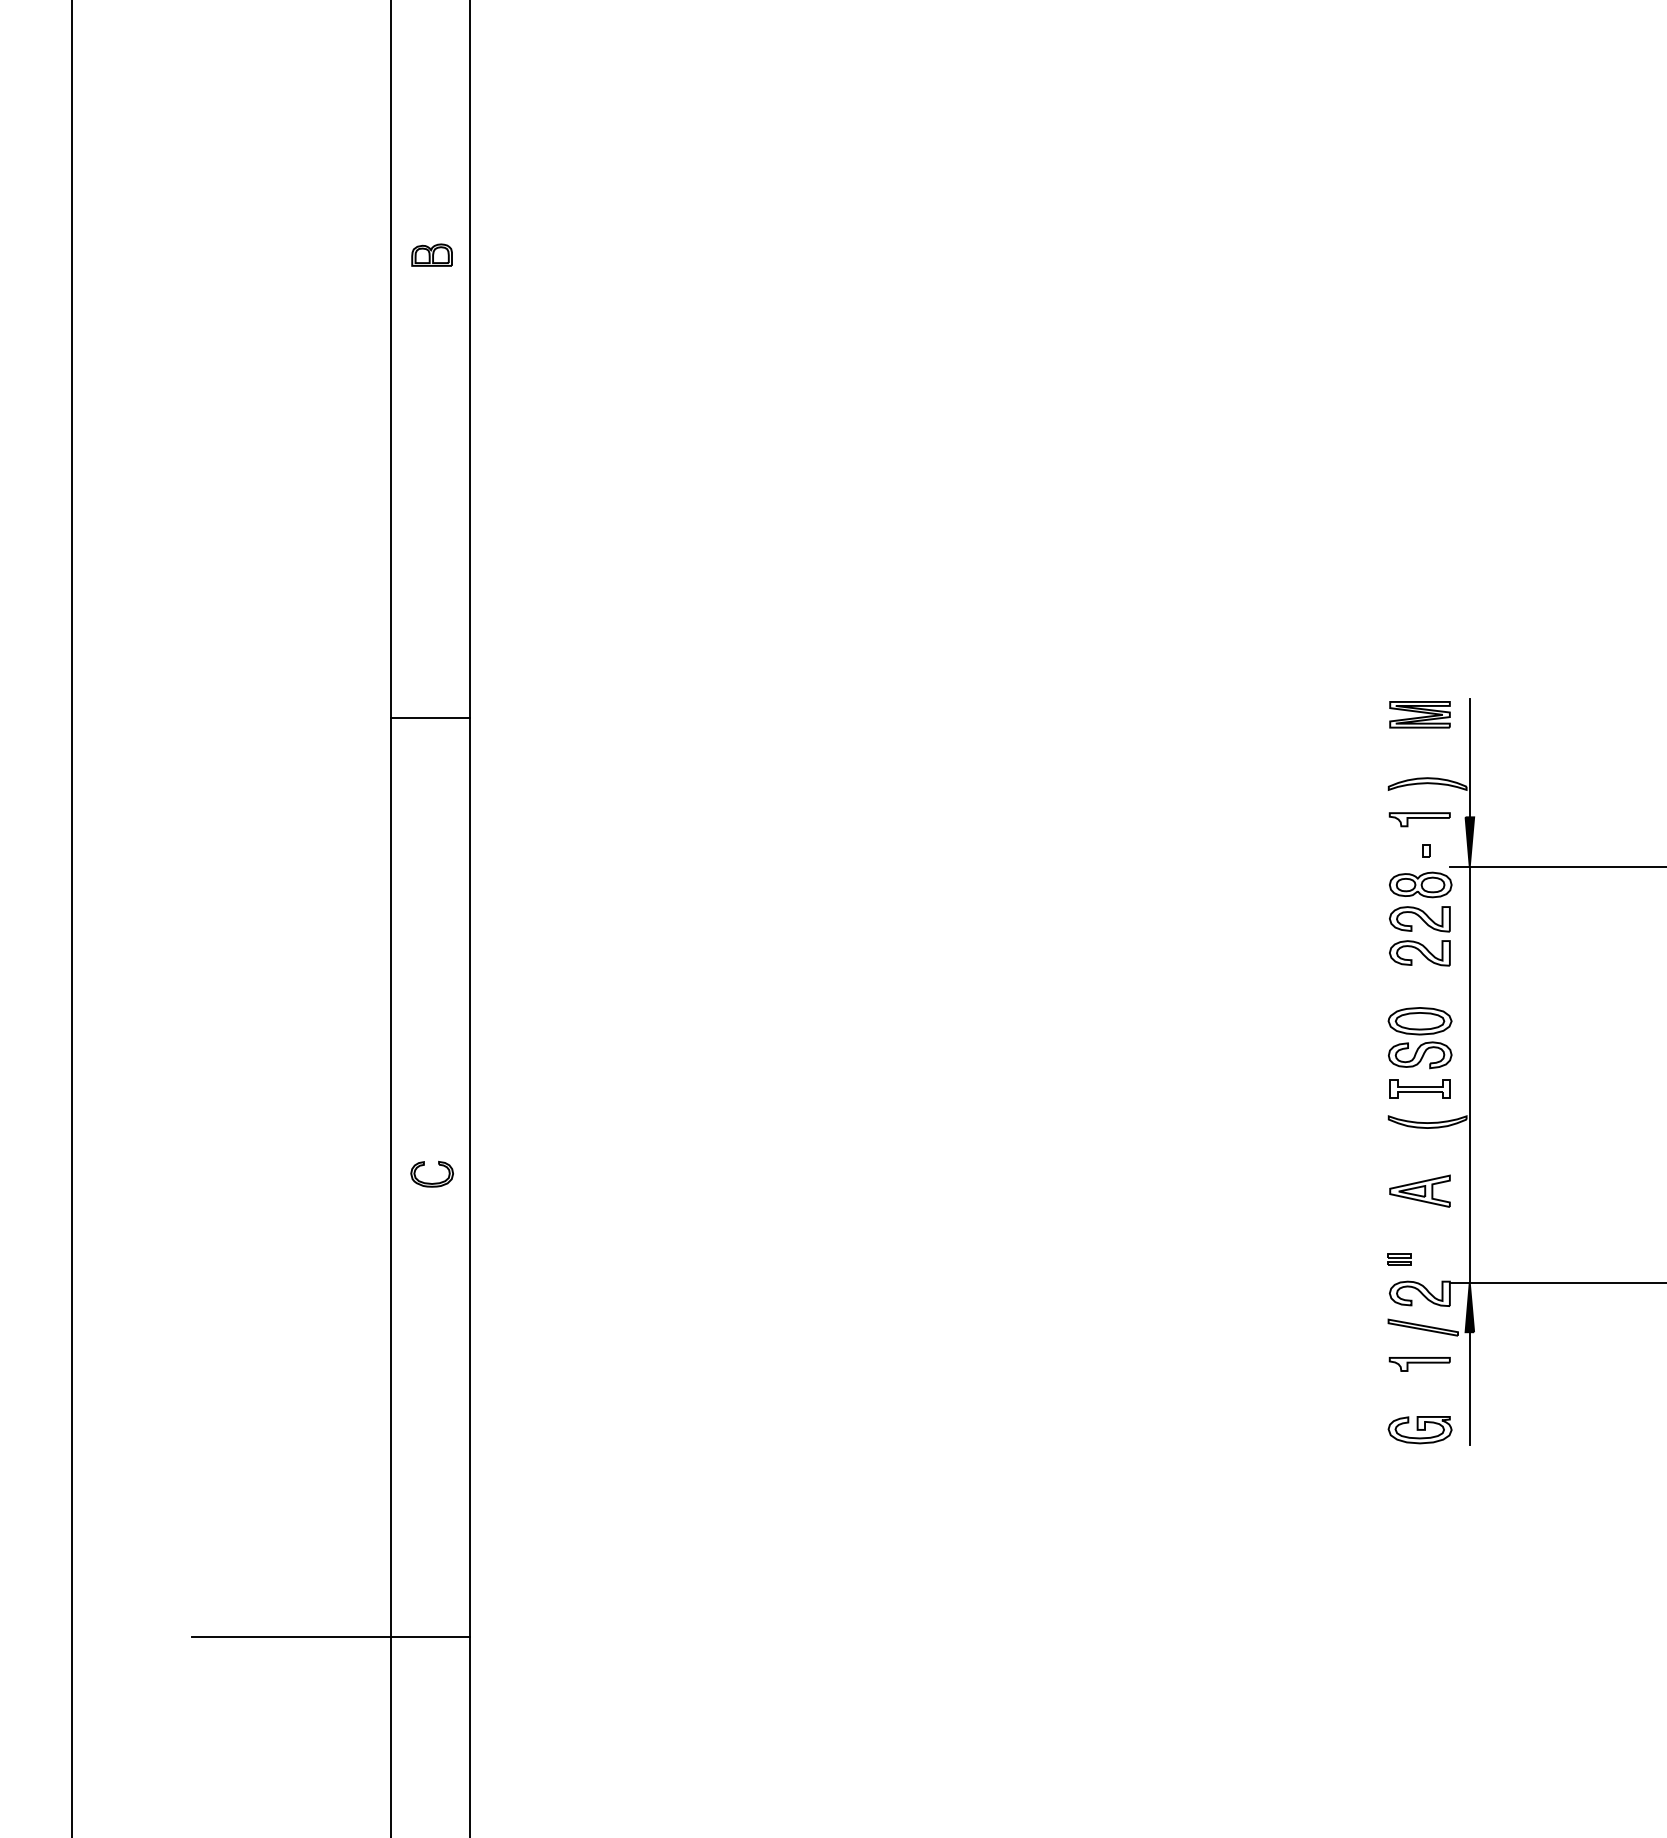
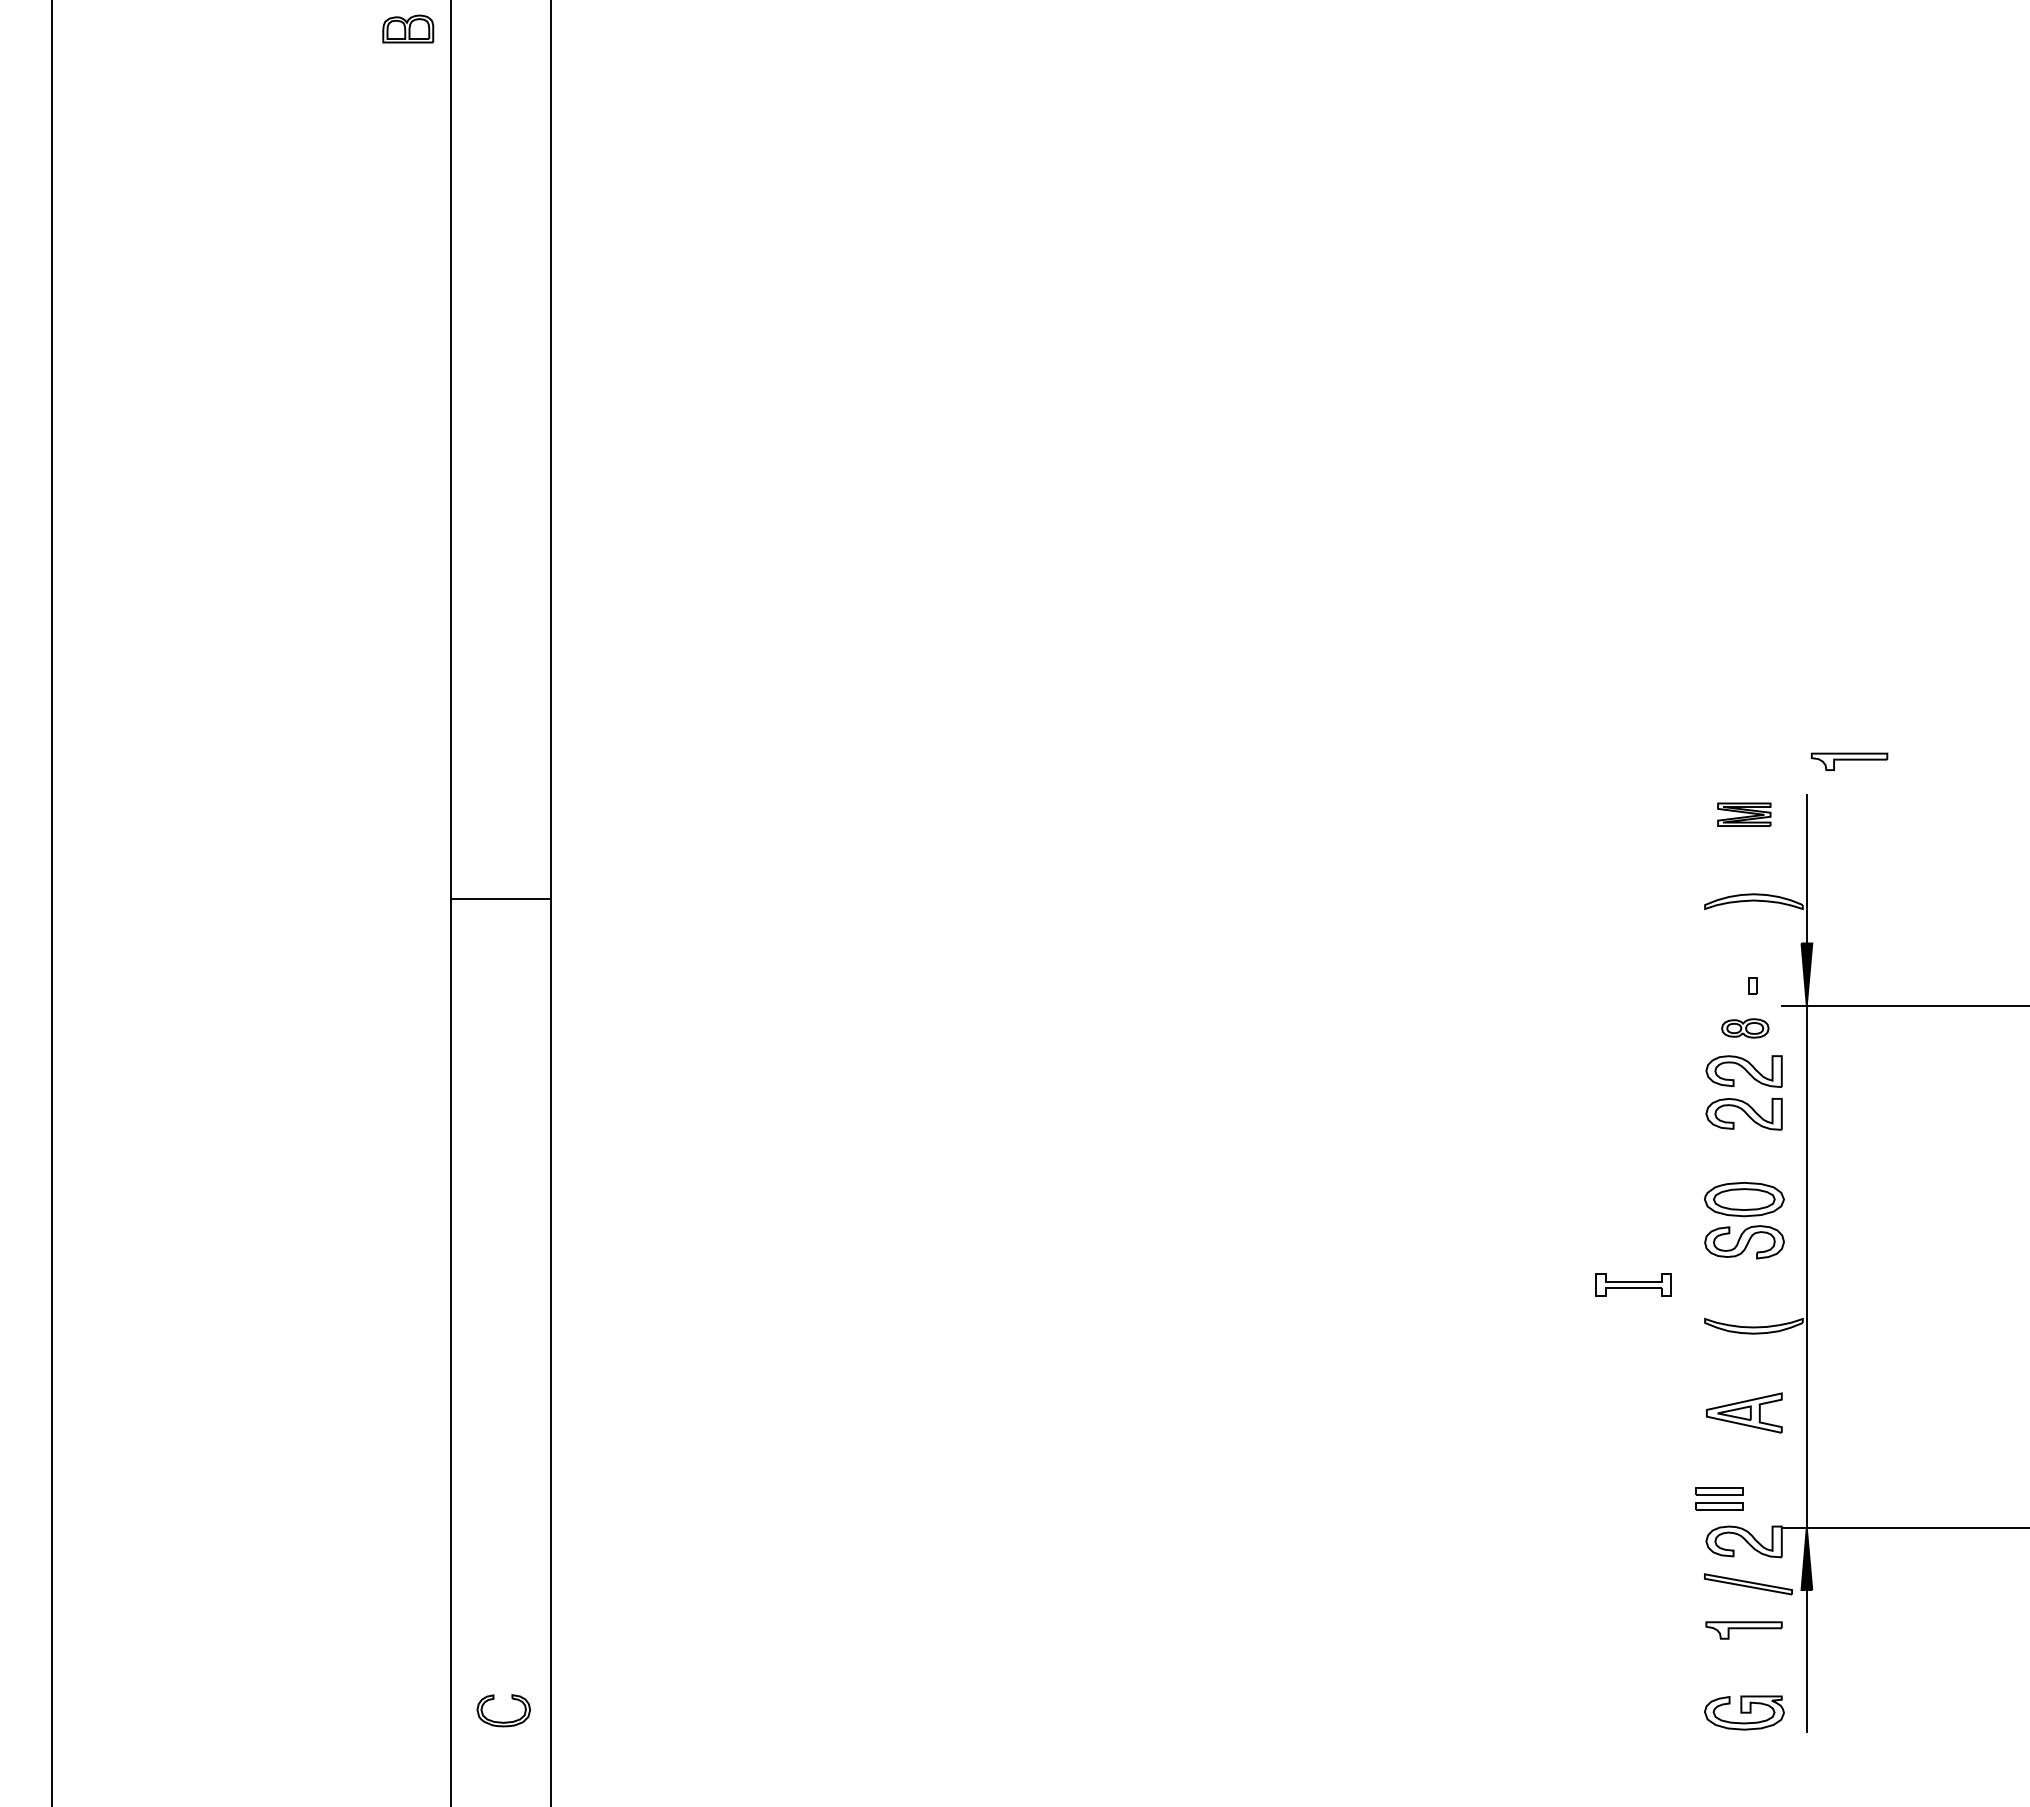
part: (431, 254) -> (407, 28), moved
part: (1419, 714) -> (1743, 814), size x0.7
line: (430, 718) -> (501, 899), moved
part: (1419, 819) -> (1849, 761), moved
part: (1420, 884) -> (1744, 1027), size x0.6
part: (1419, 1088) -> (1633, 1283), moved
part: (430, 1182) -> (501, 1721), moved
part: (1399, 1259) -> (1718, 1498), size x1.6

